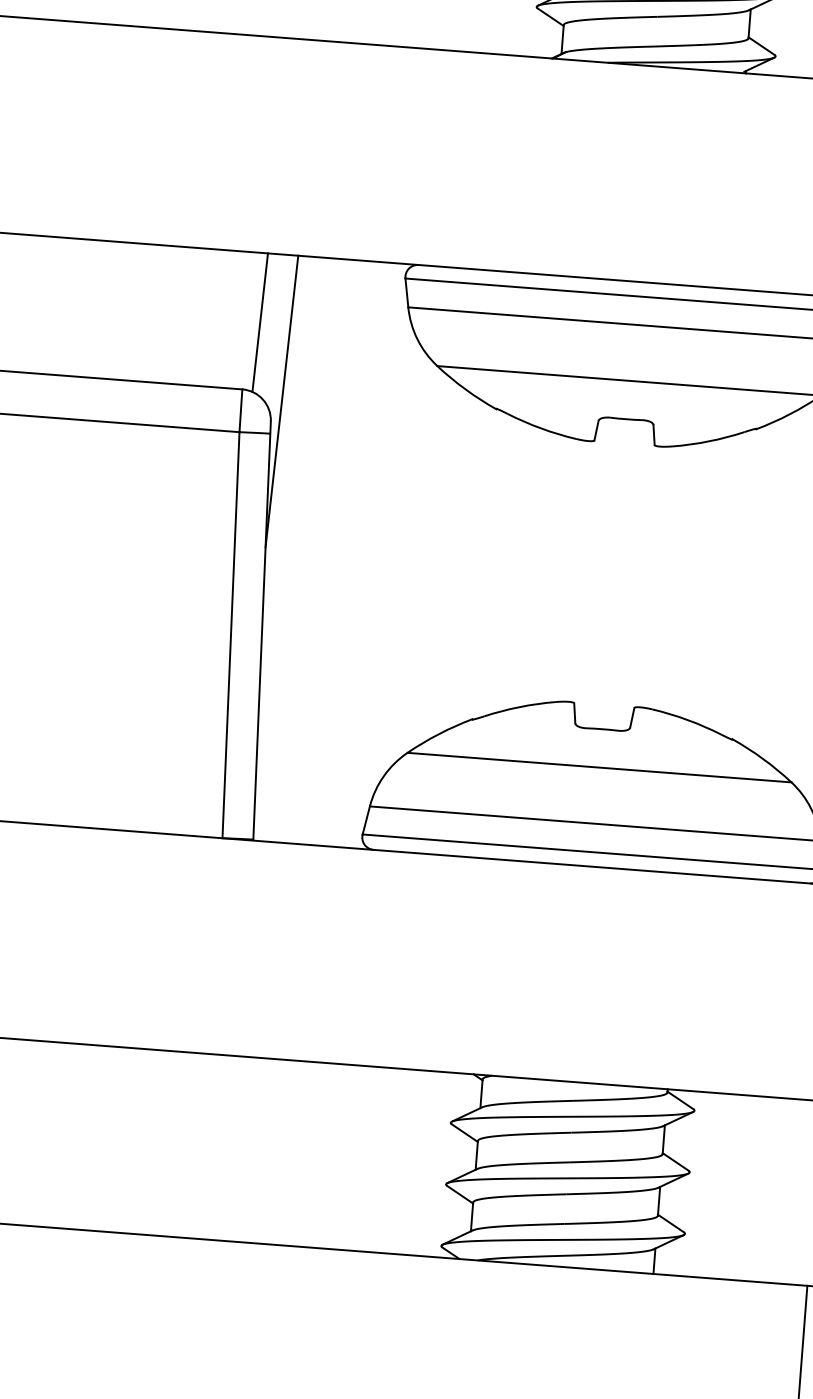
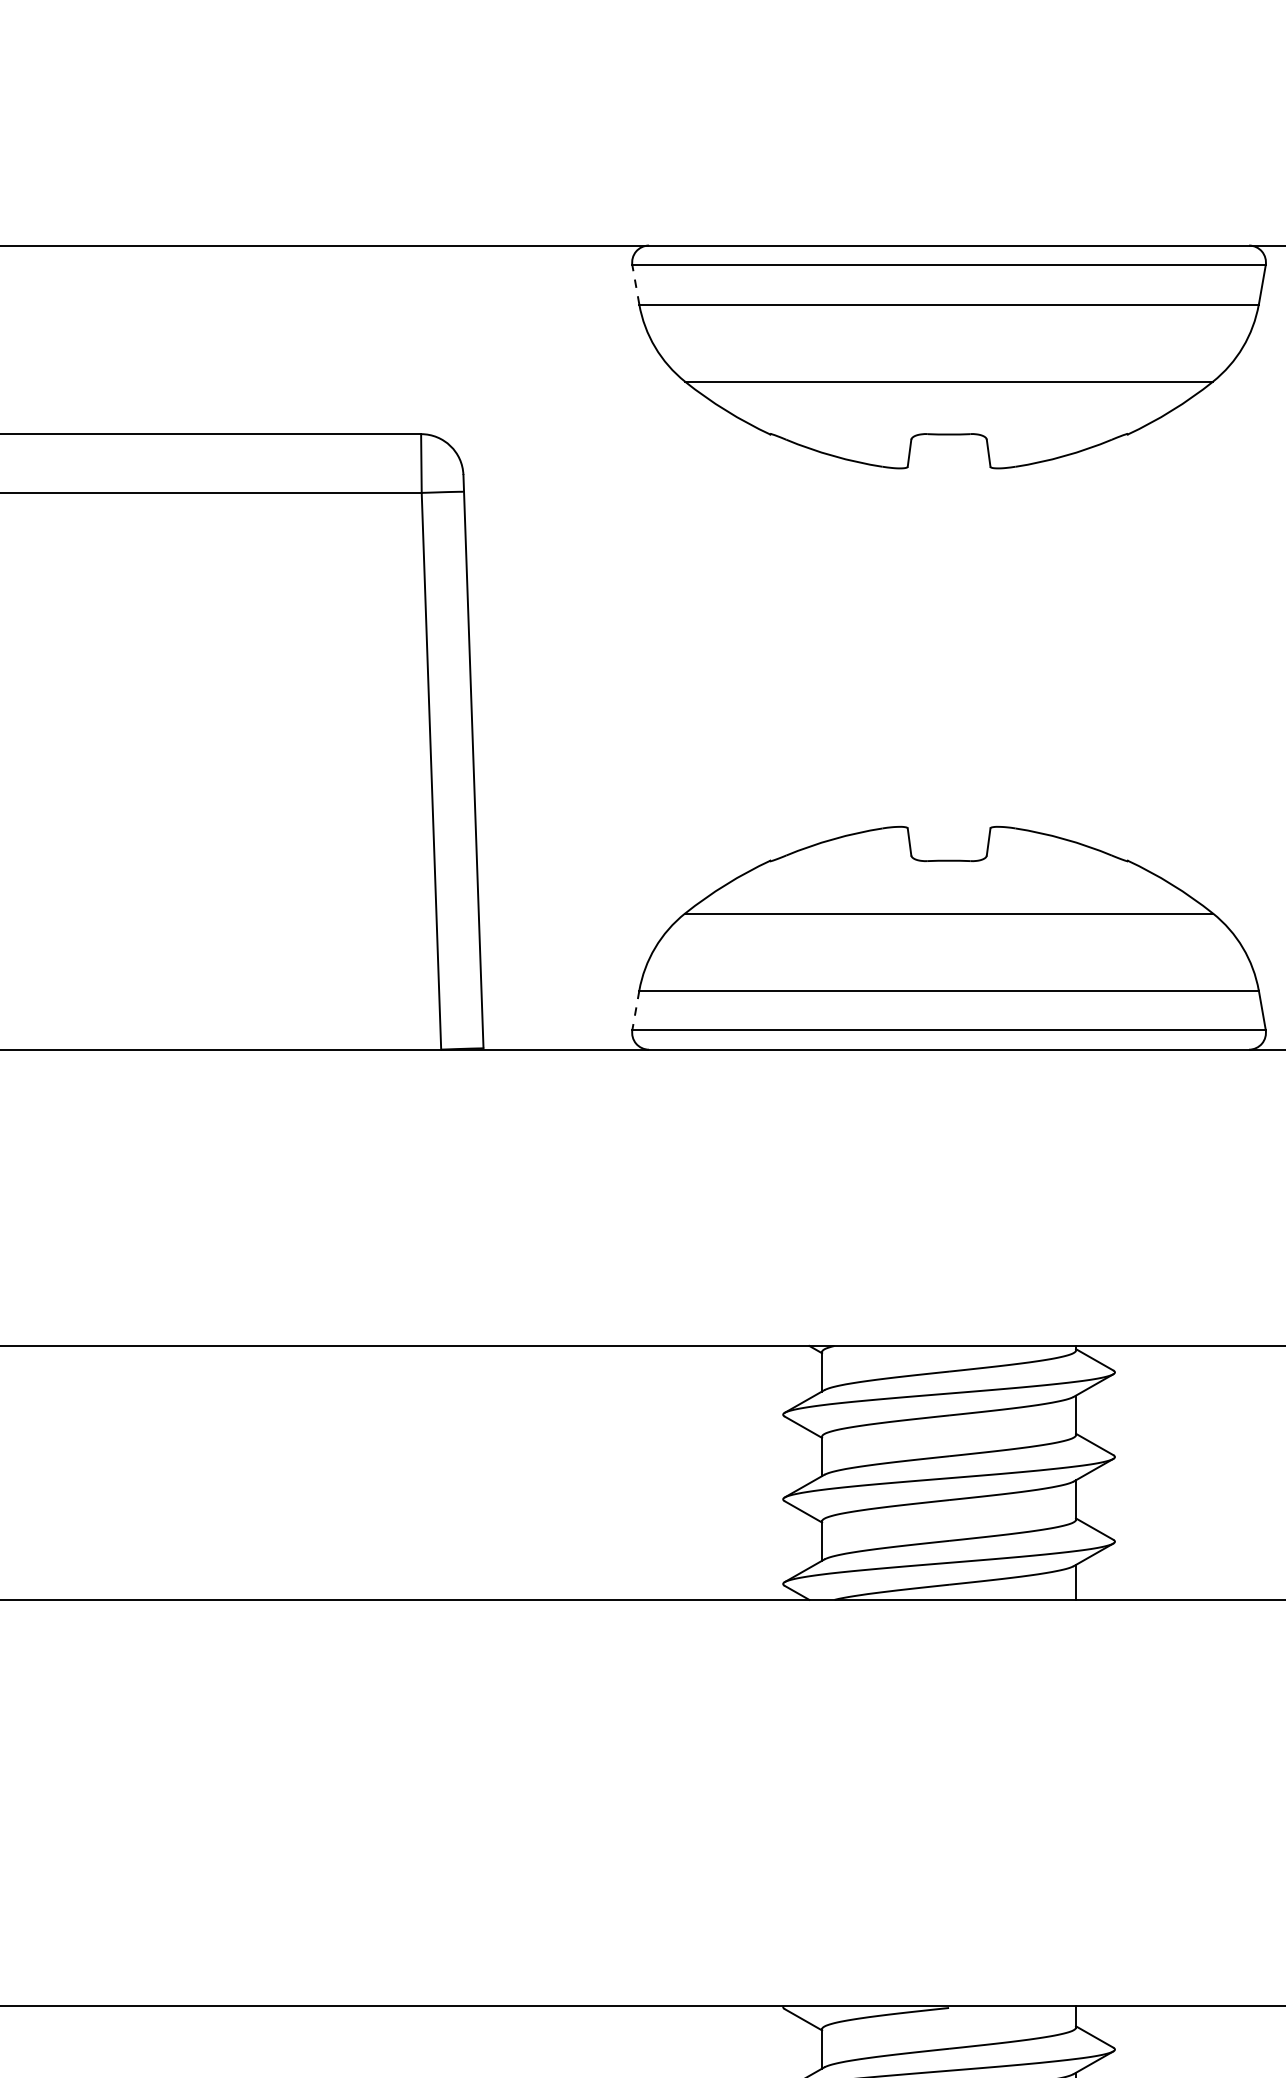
line: (406, 293) -> (635, 285), solid -> dashed
line: (260, 322) -> (438, 340), removed
line: (281, 401) -> (476, 446), removed
line: (366, 820) -> (635, 1010), solid -> dashed

